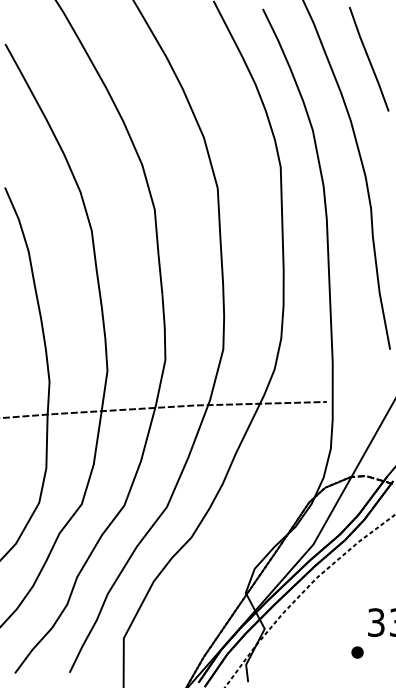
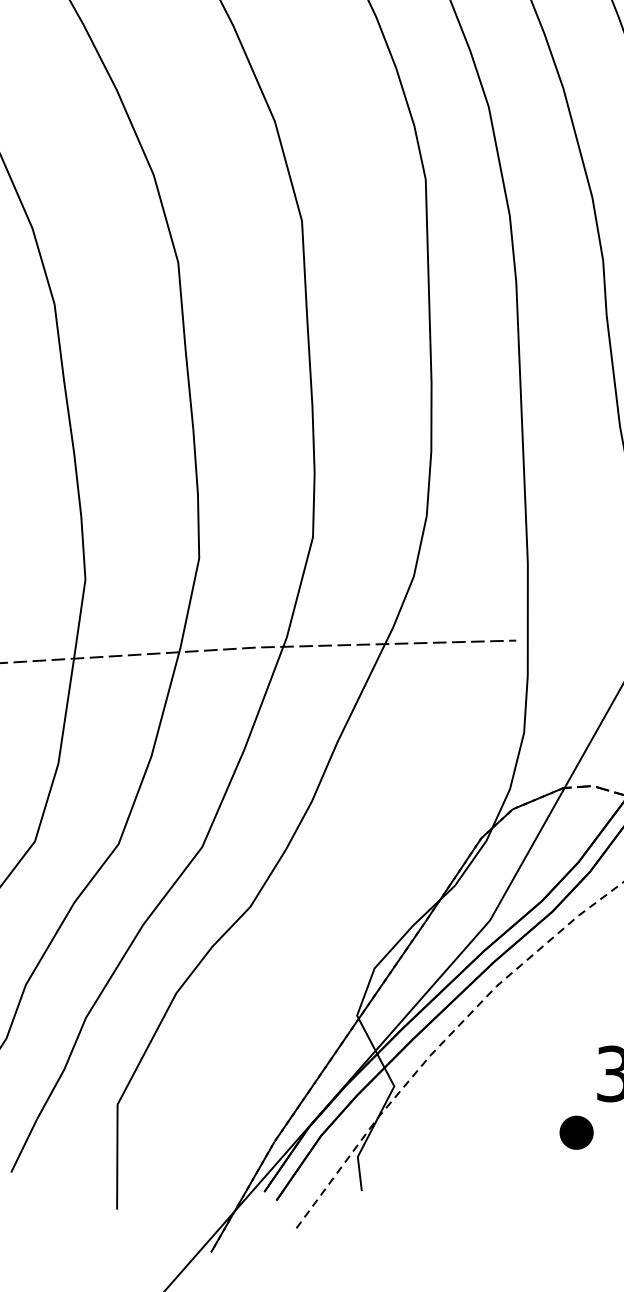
part: (357, 652) -> (576, 1132), size x1.4

